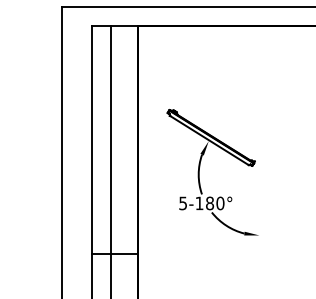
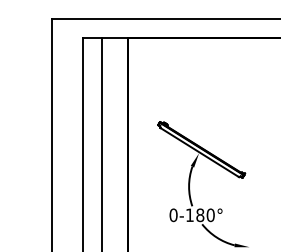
text: (183, 203) -> (173, 215), 5-180° -> 0-180°

